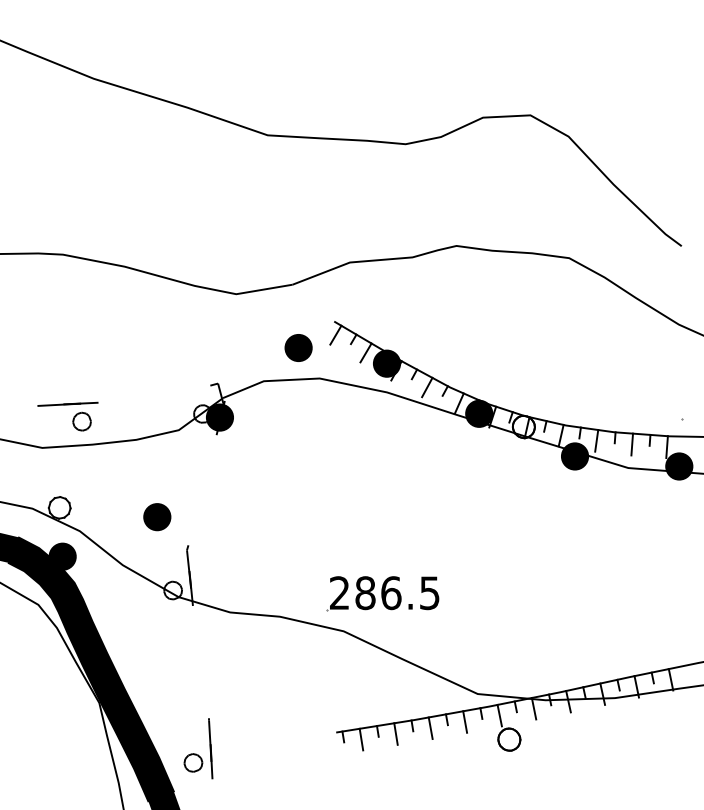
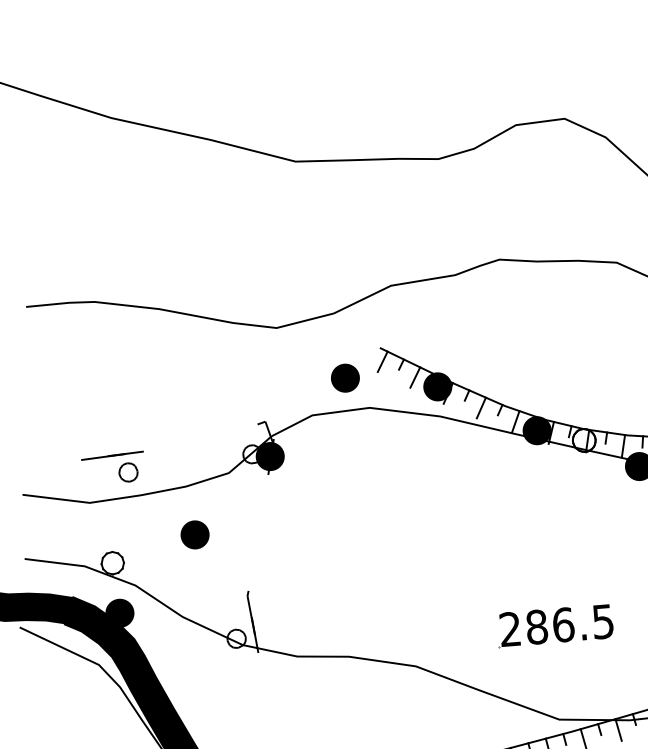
part: (157, 517) -> (195, 535), moved
part: (382, 593) -> (554, 626), moved

